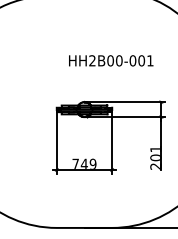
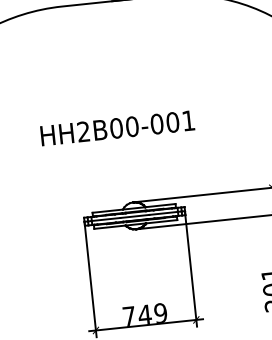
text: (111, 60) -> (118, 127), moved

